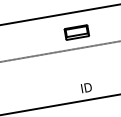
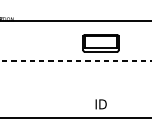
part: (76, 32) -> (100, 43), size x1.4

